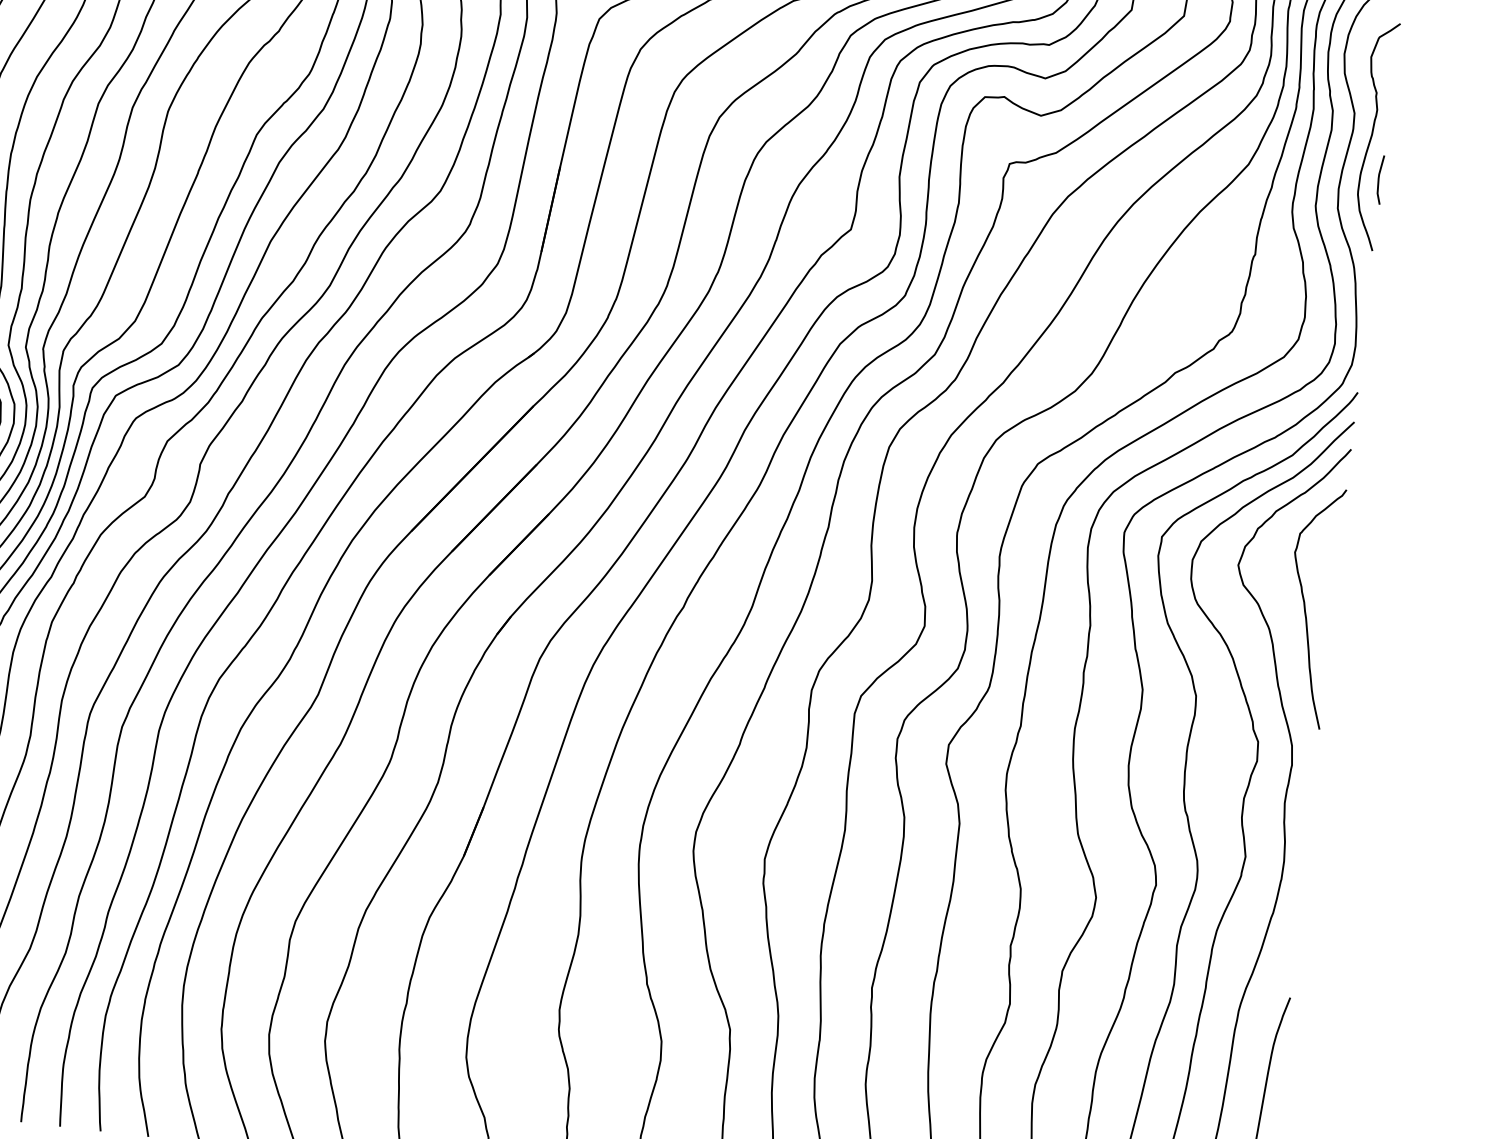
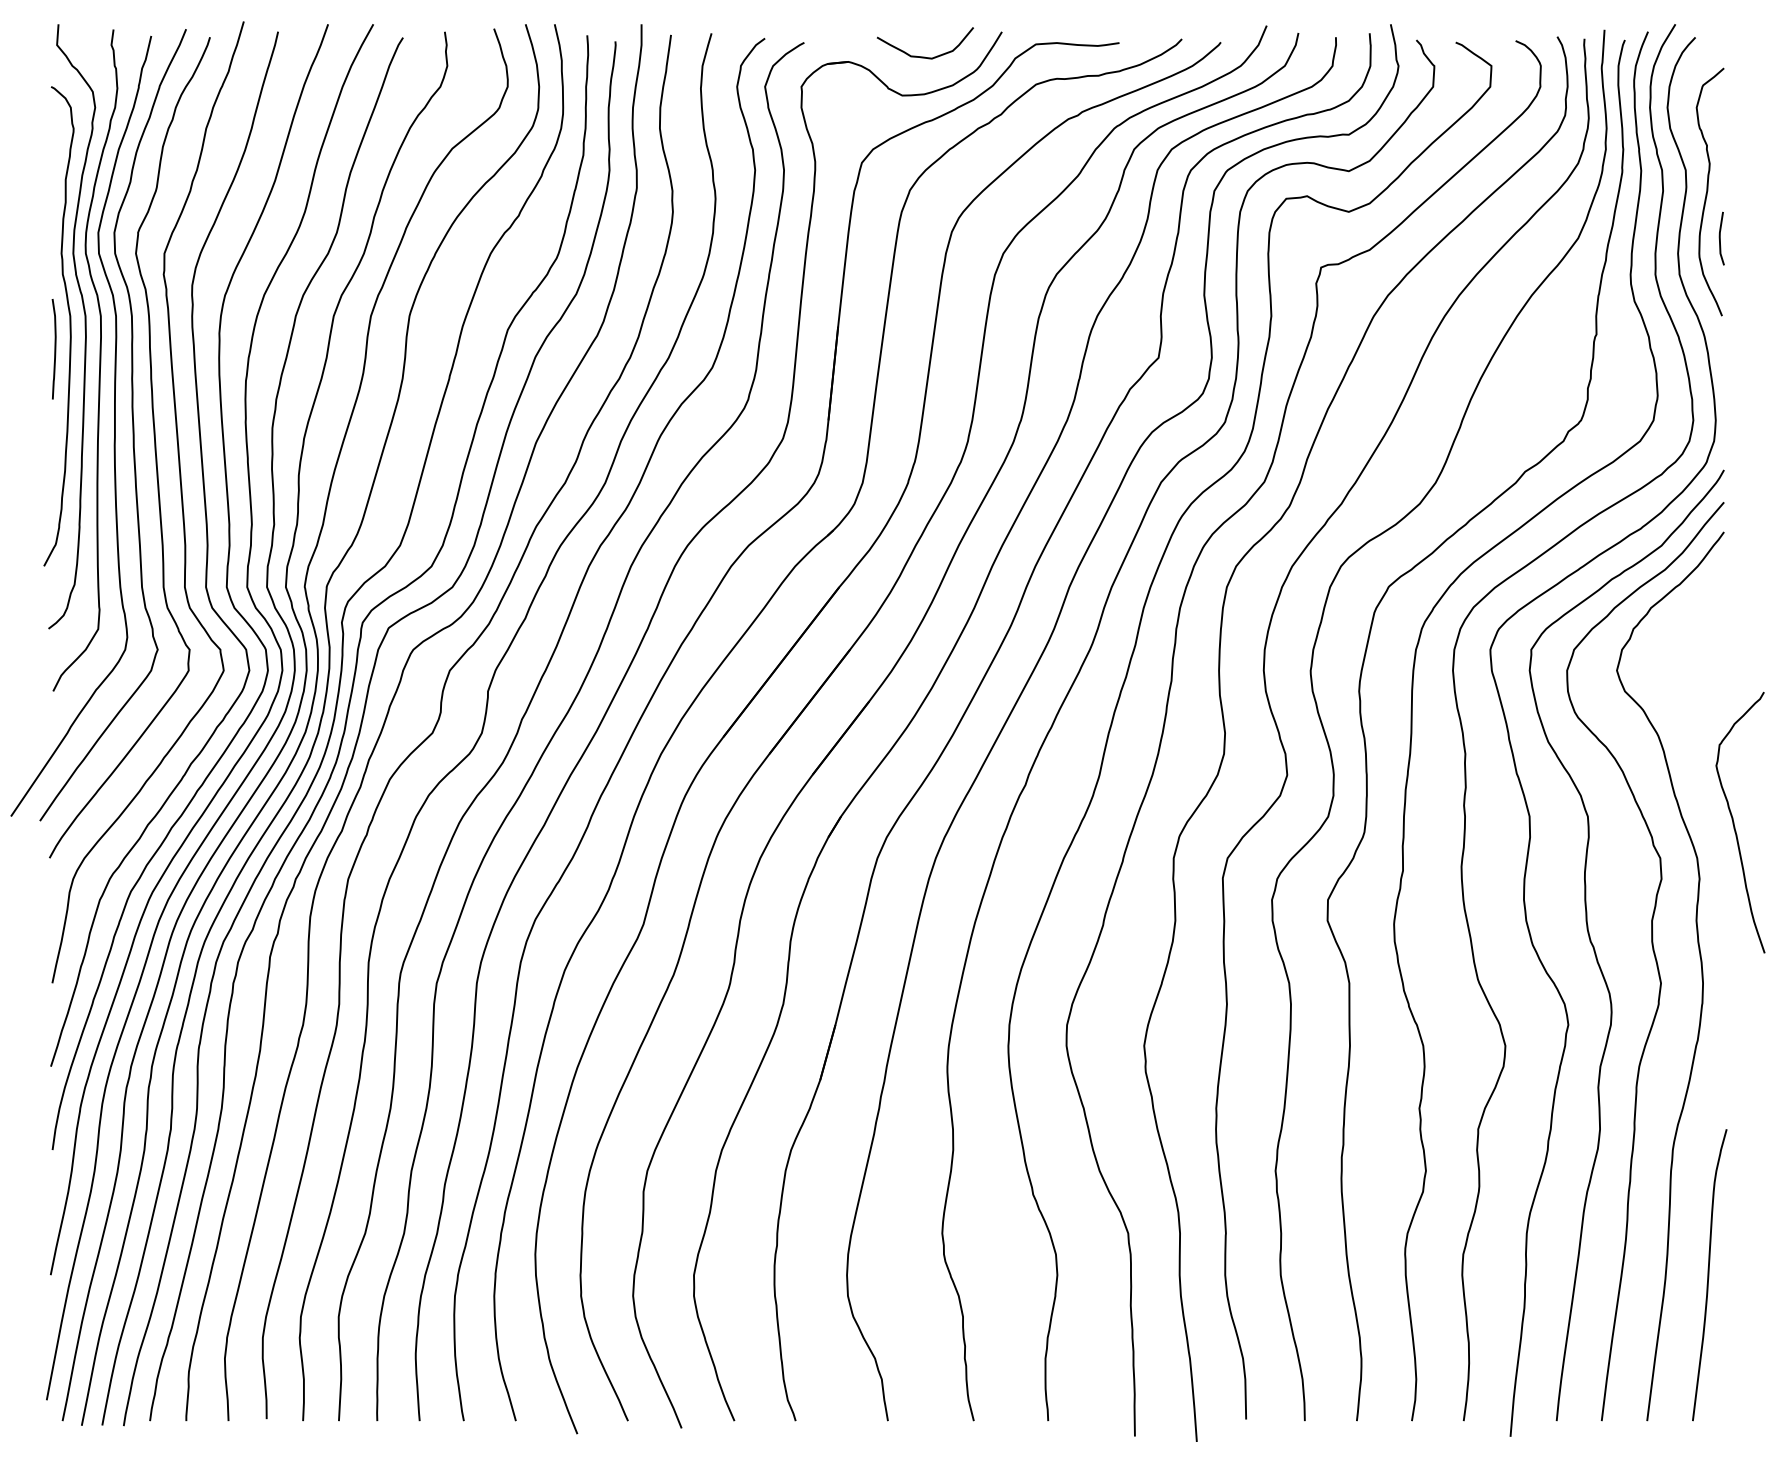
curve: (1305, 606) -> (1734, 822), moved

